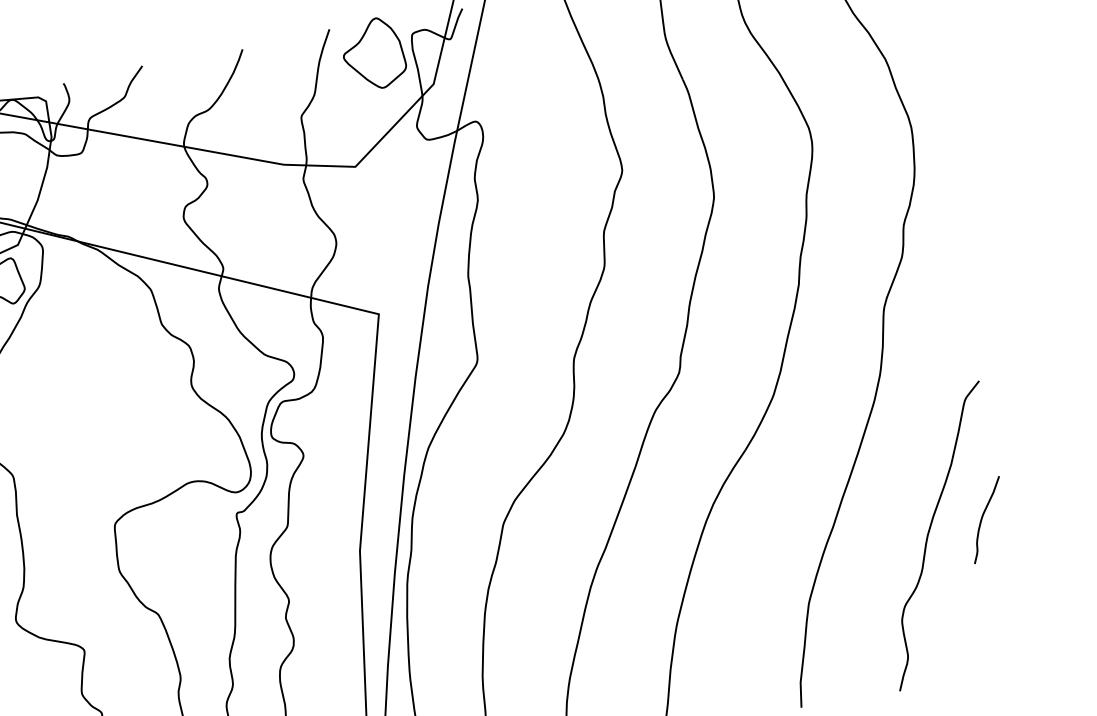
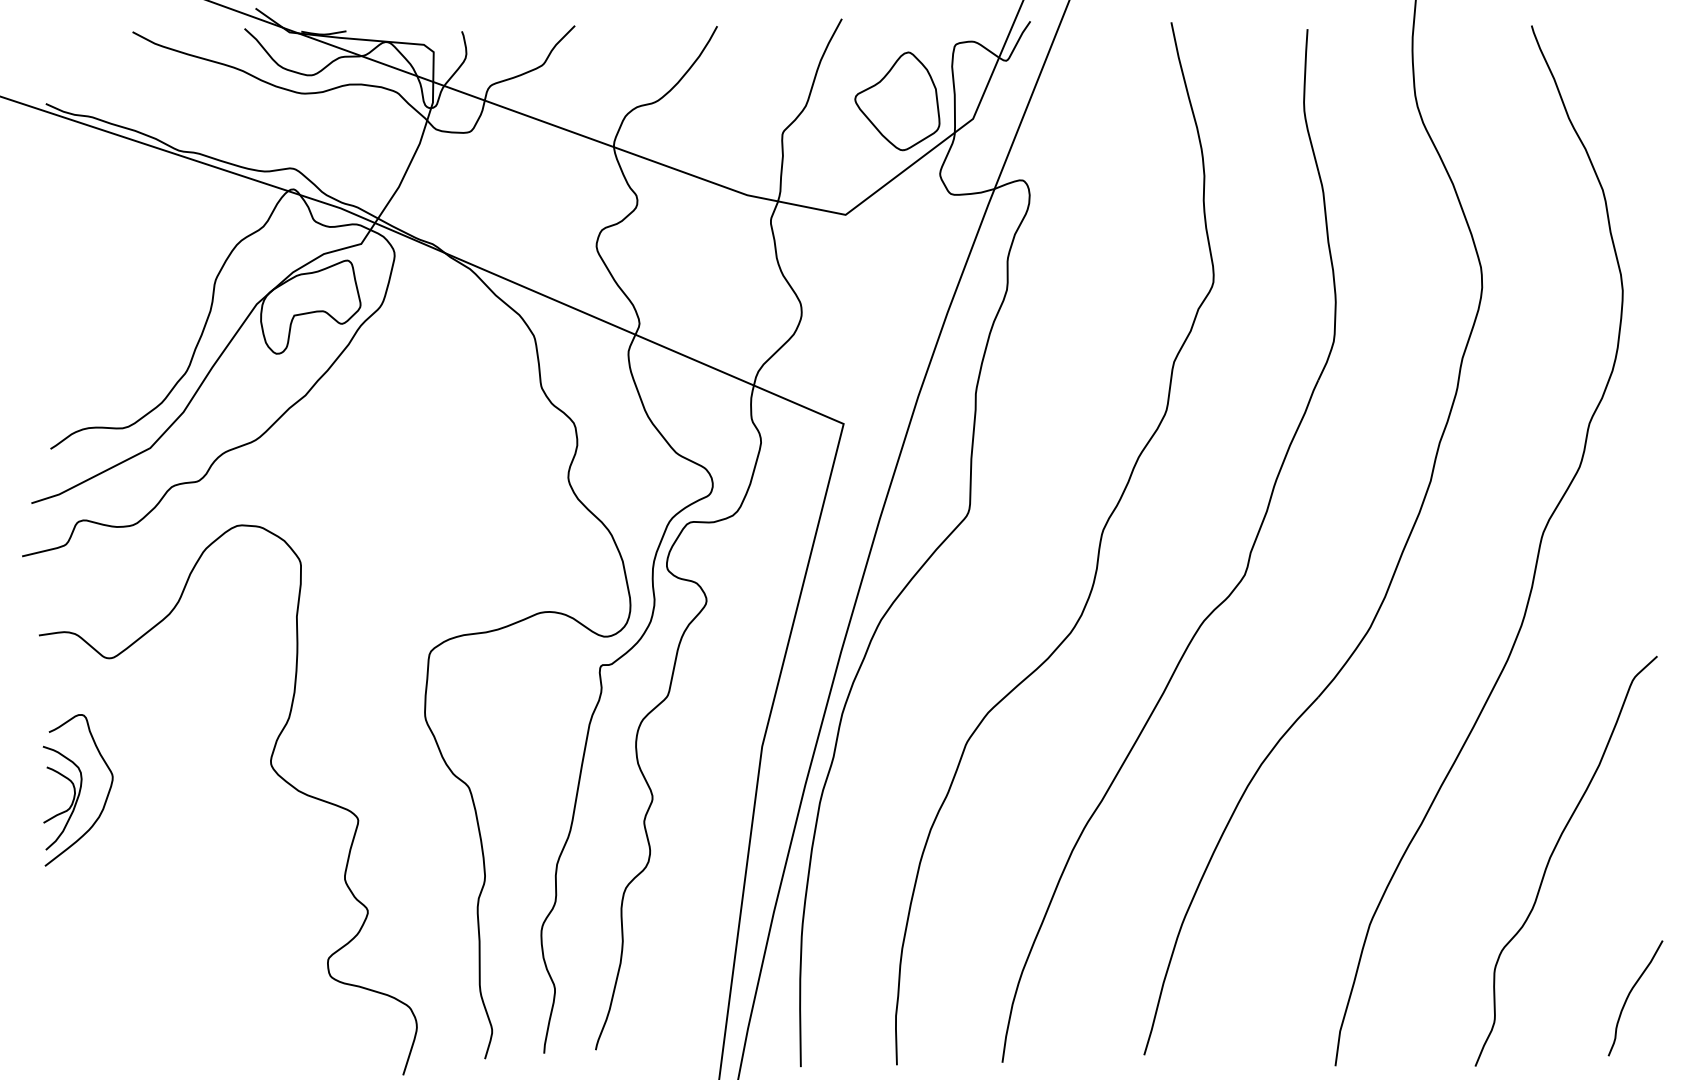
part: (373, 54) -> (897, 101), moved
curve: (982, 518) -> (1629, 995), moved

